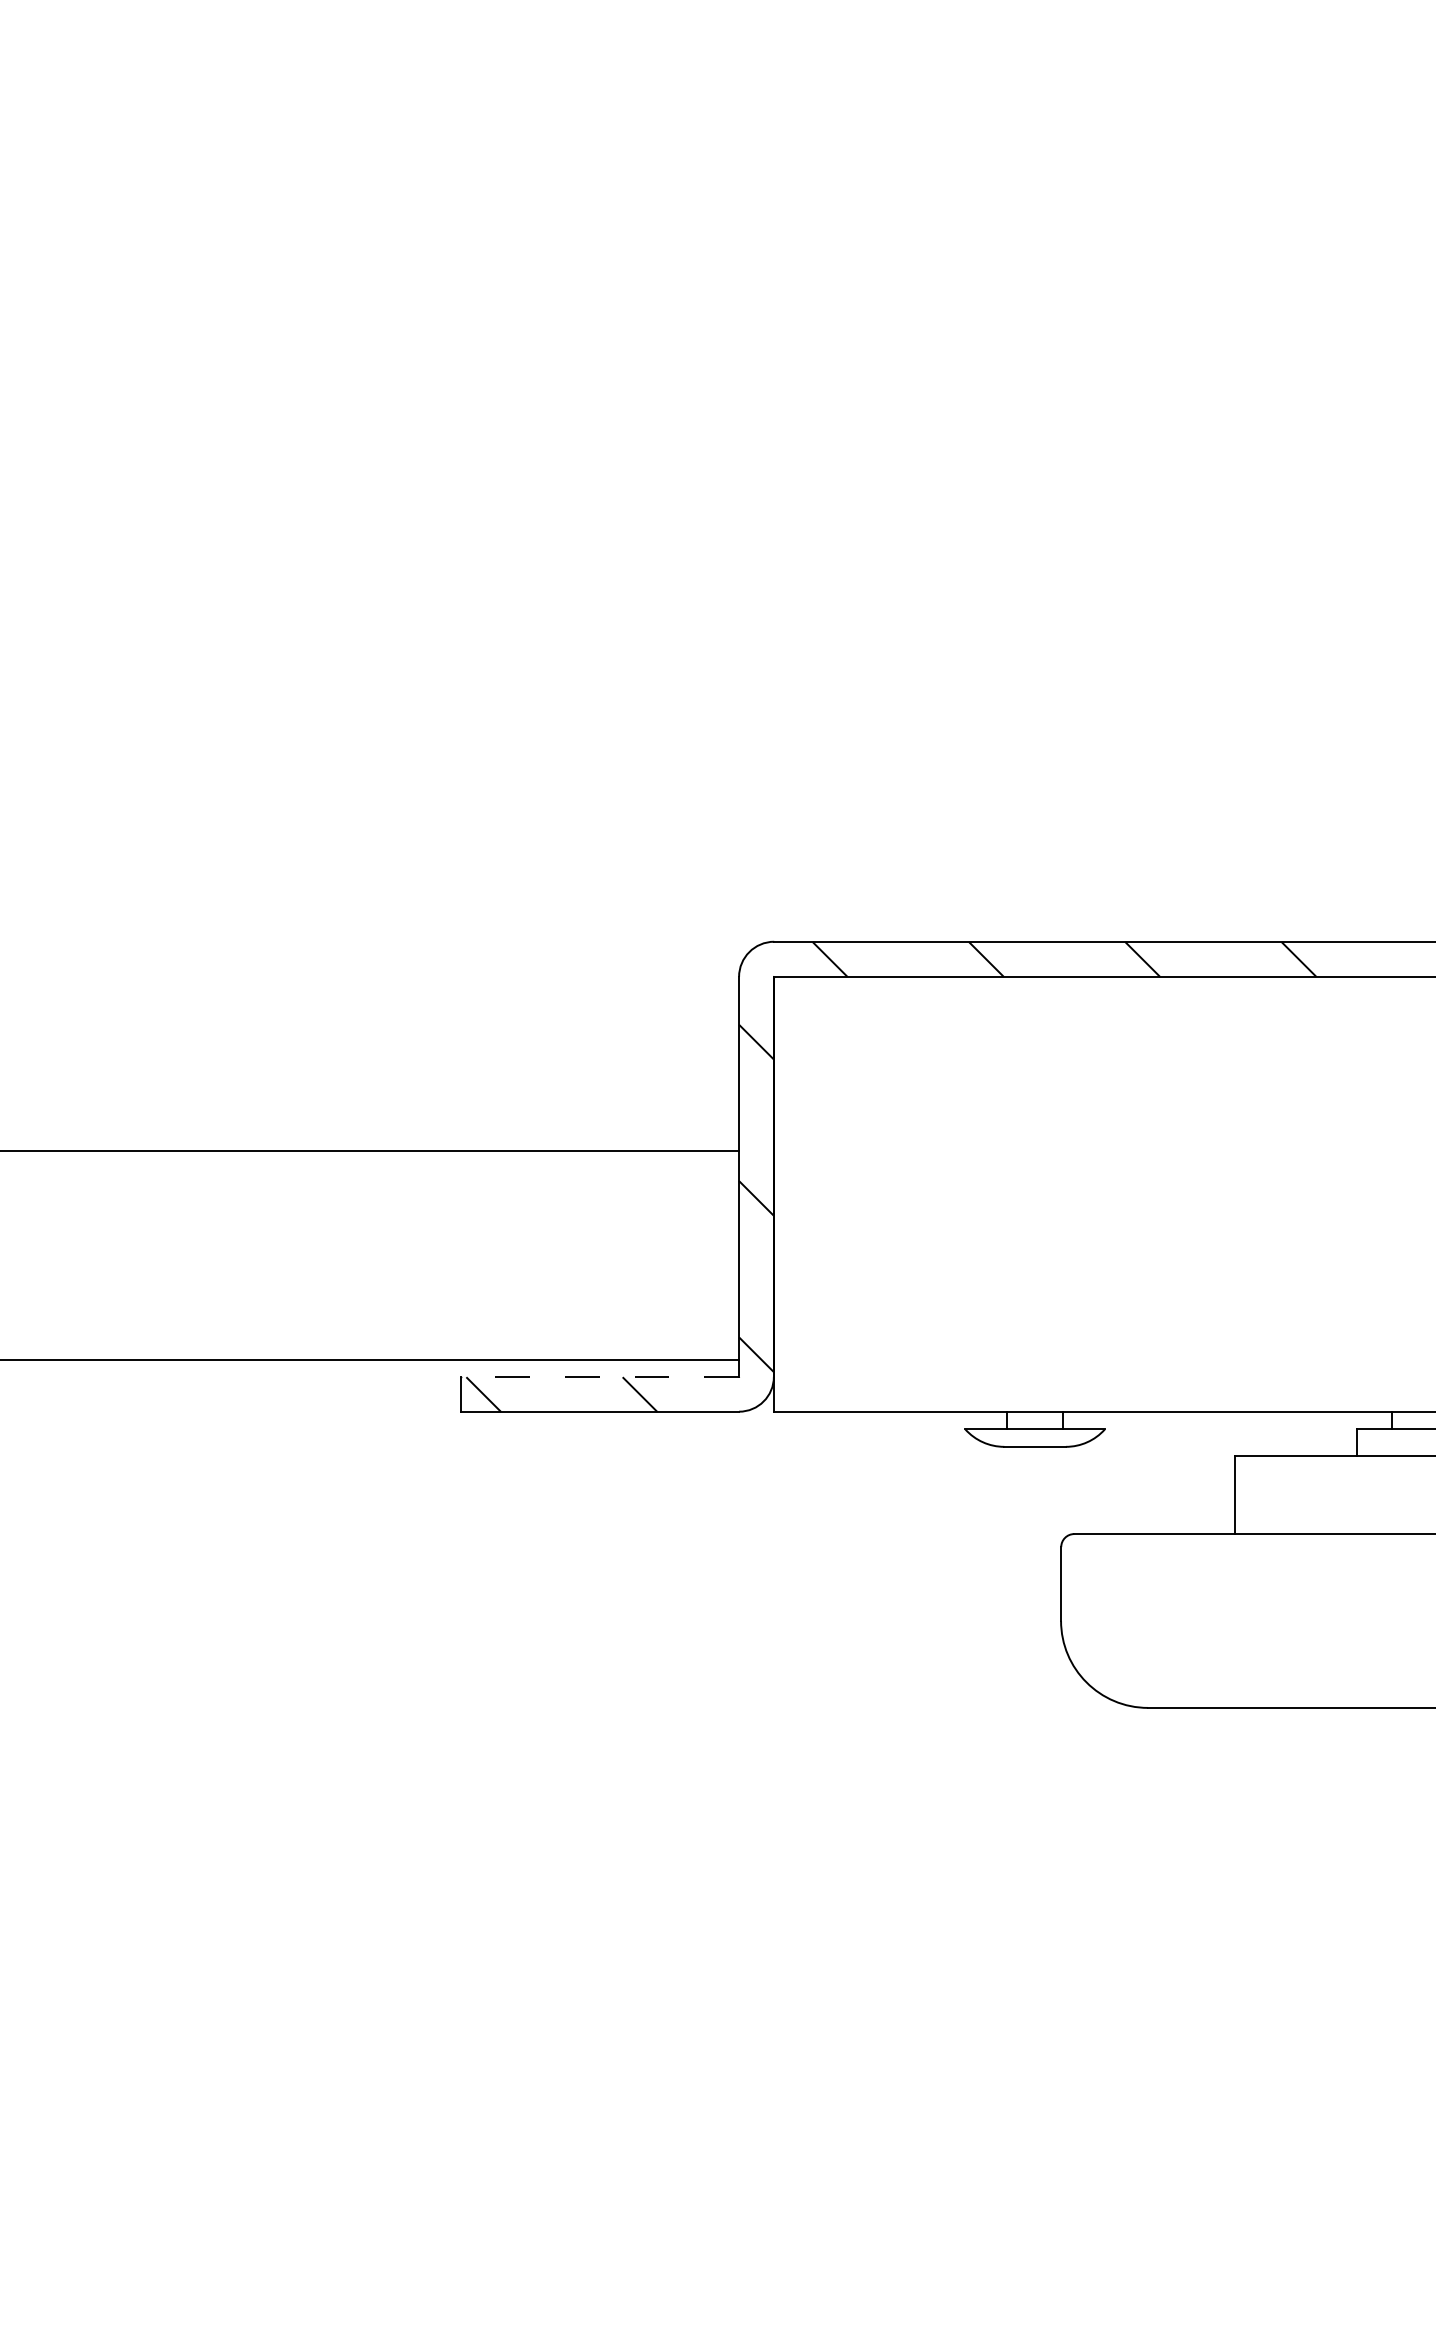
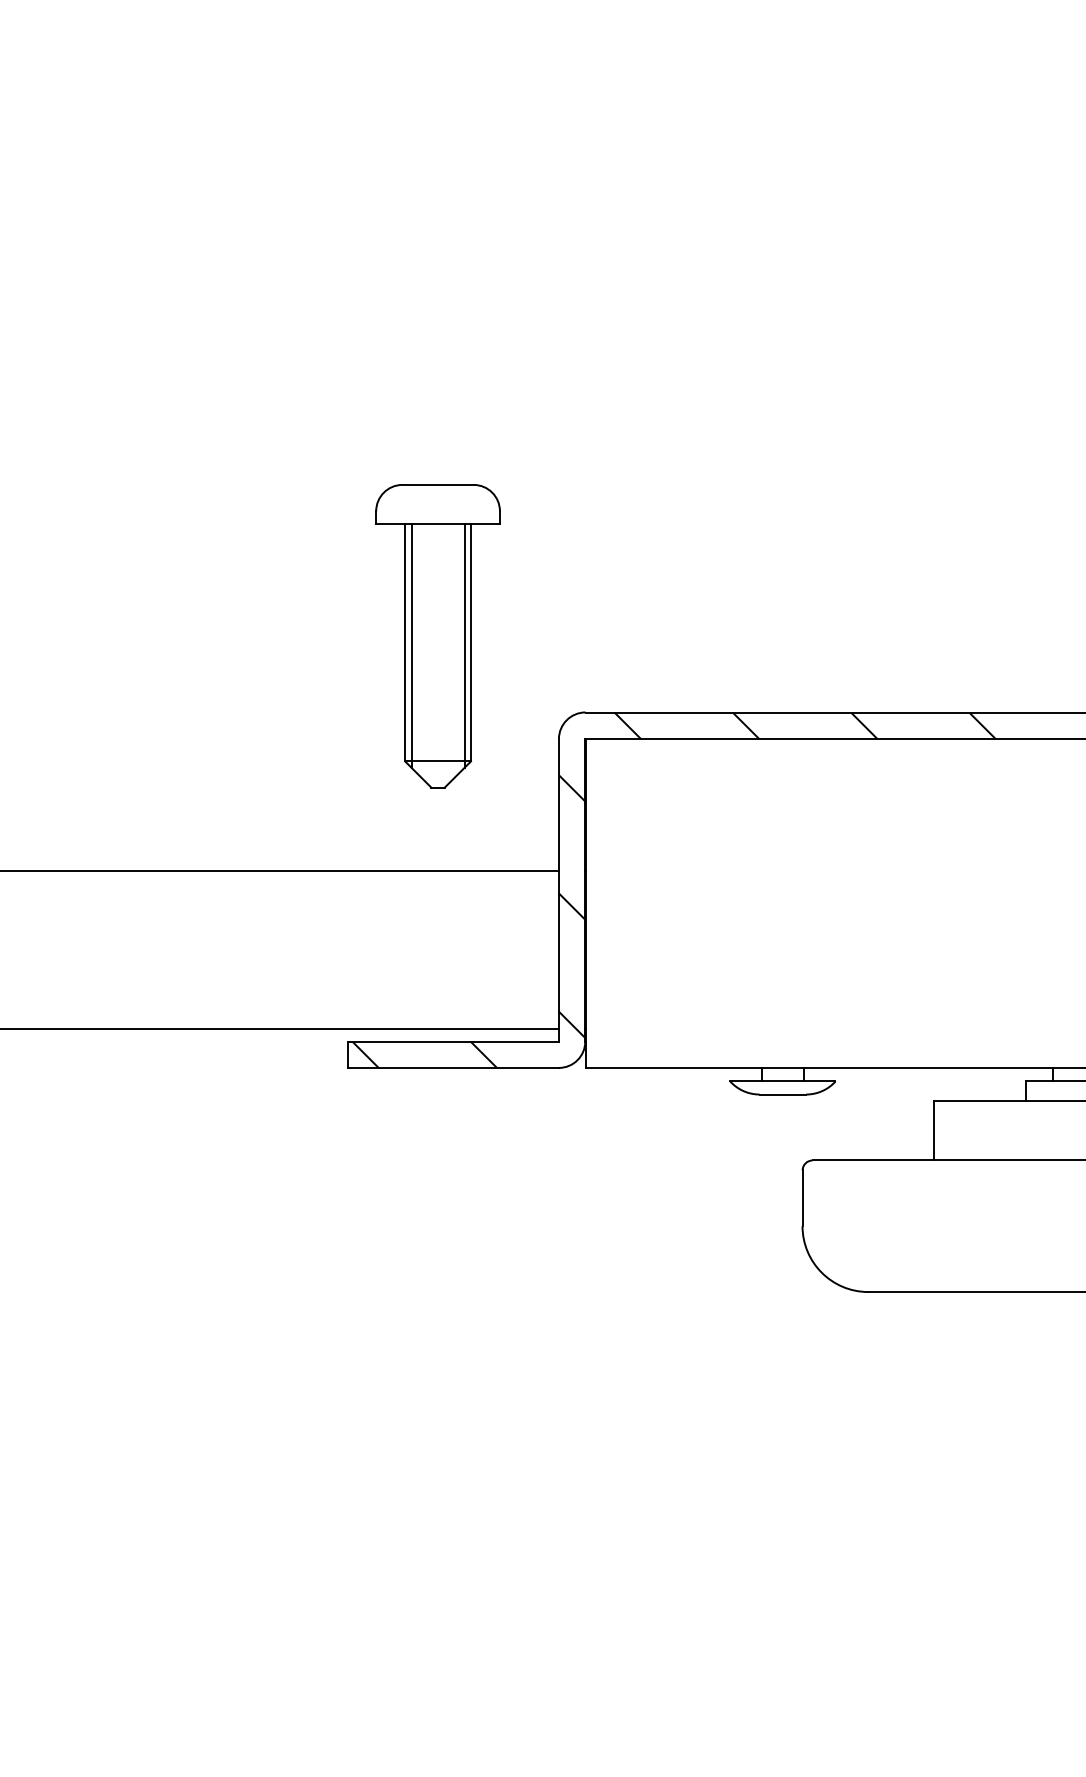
part: (578, 841) -> (437, 636), added
line: (599, 1377) -> (453, 1042), dashed -> solid

